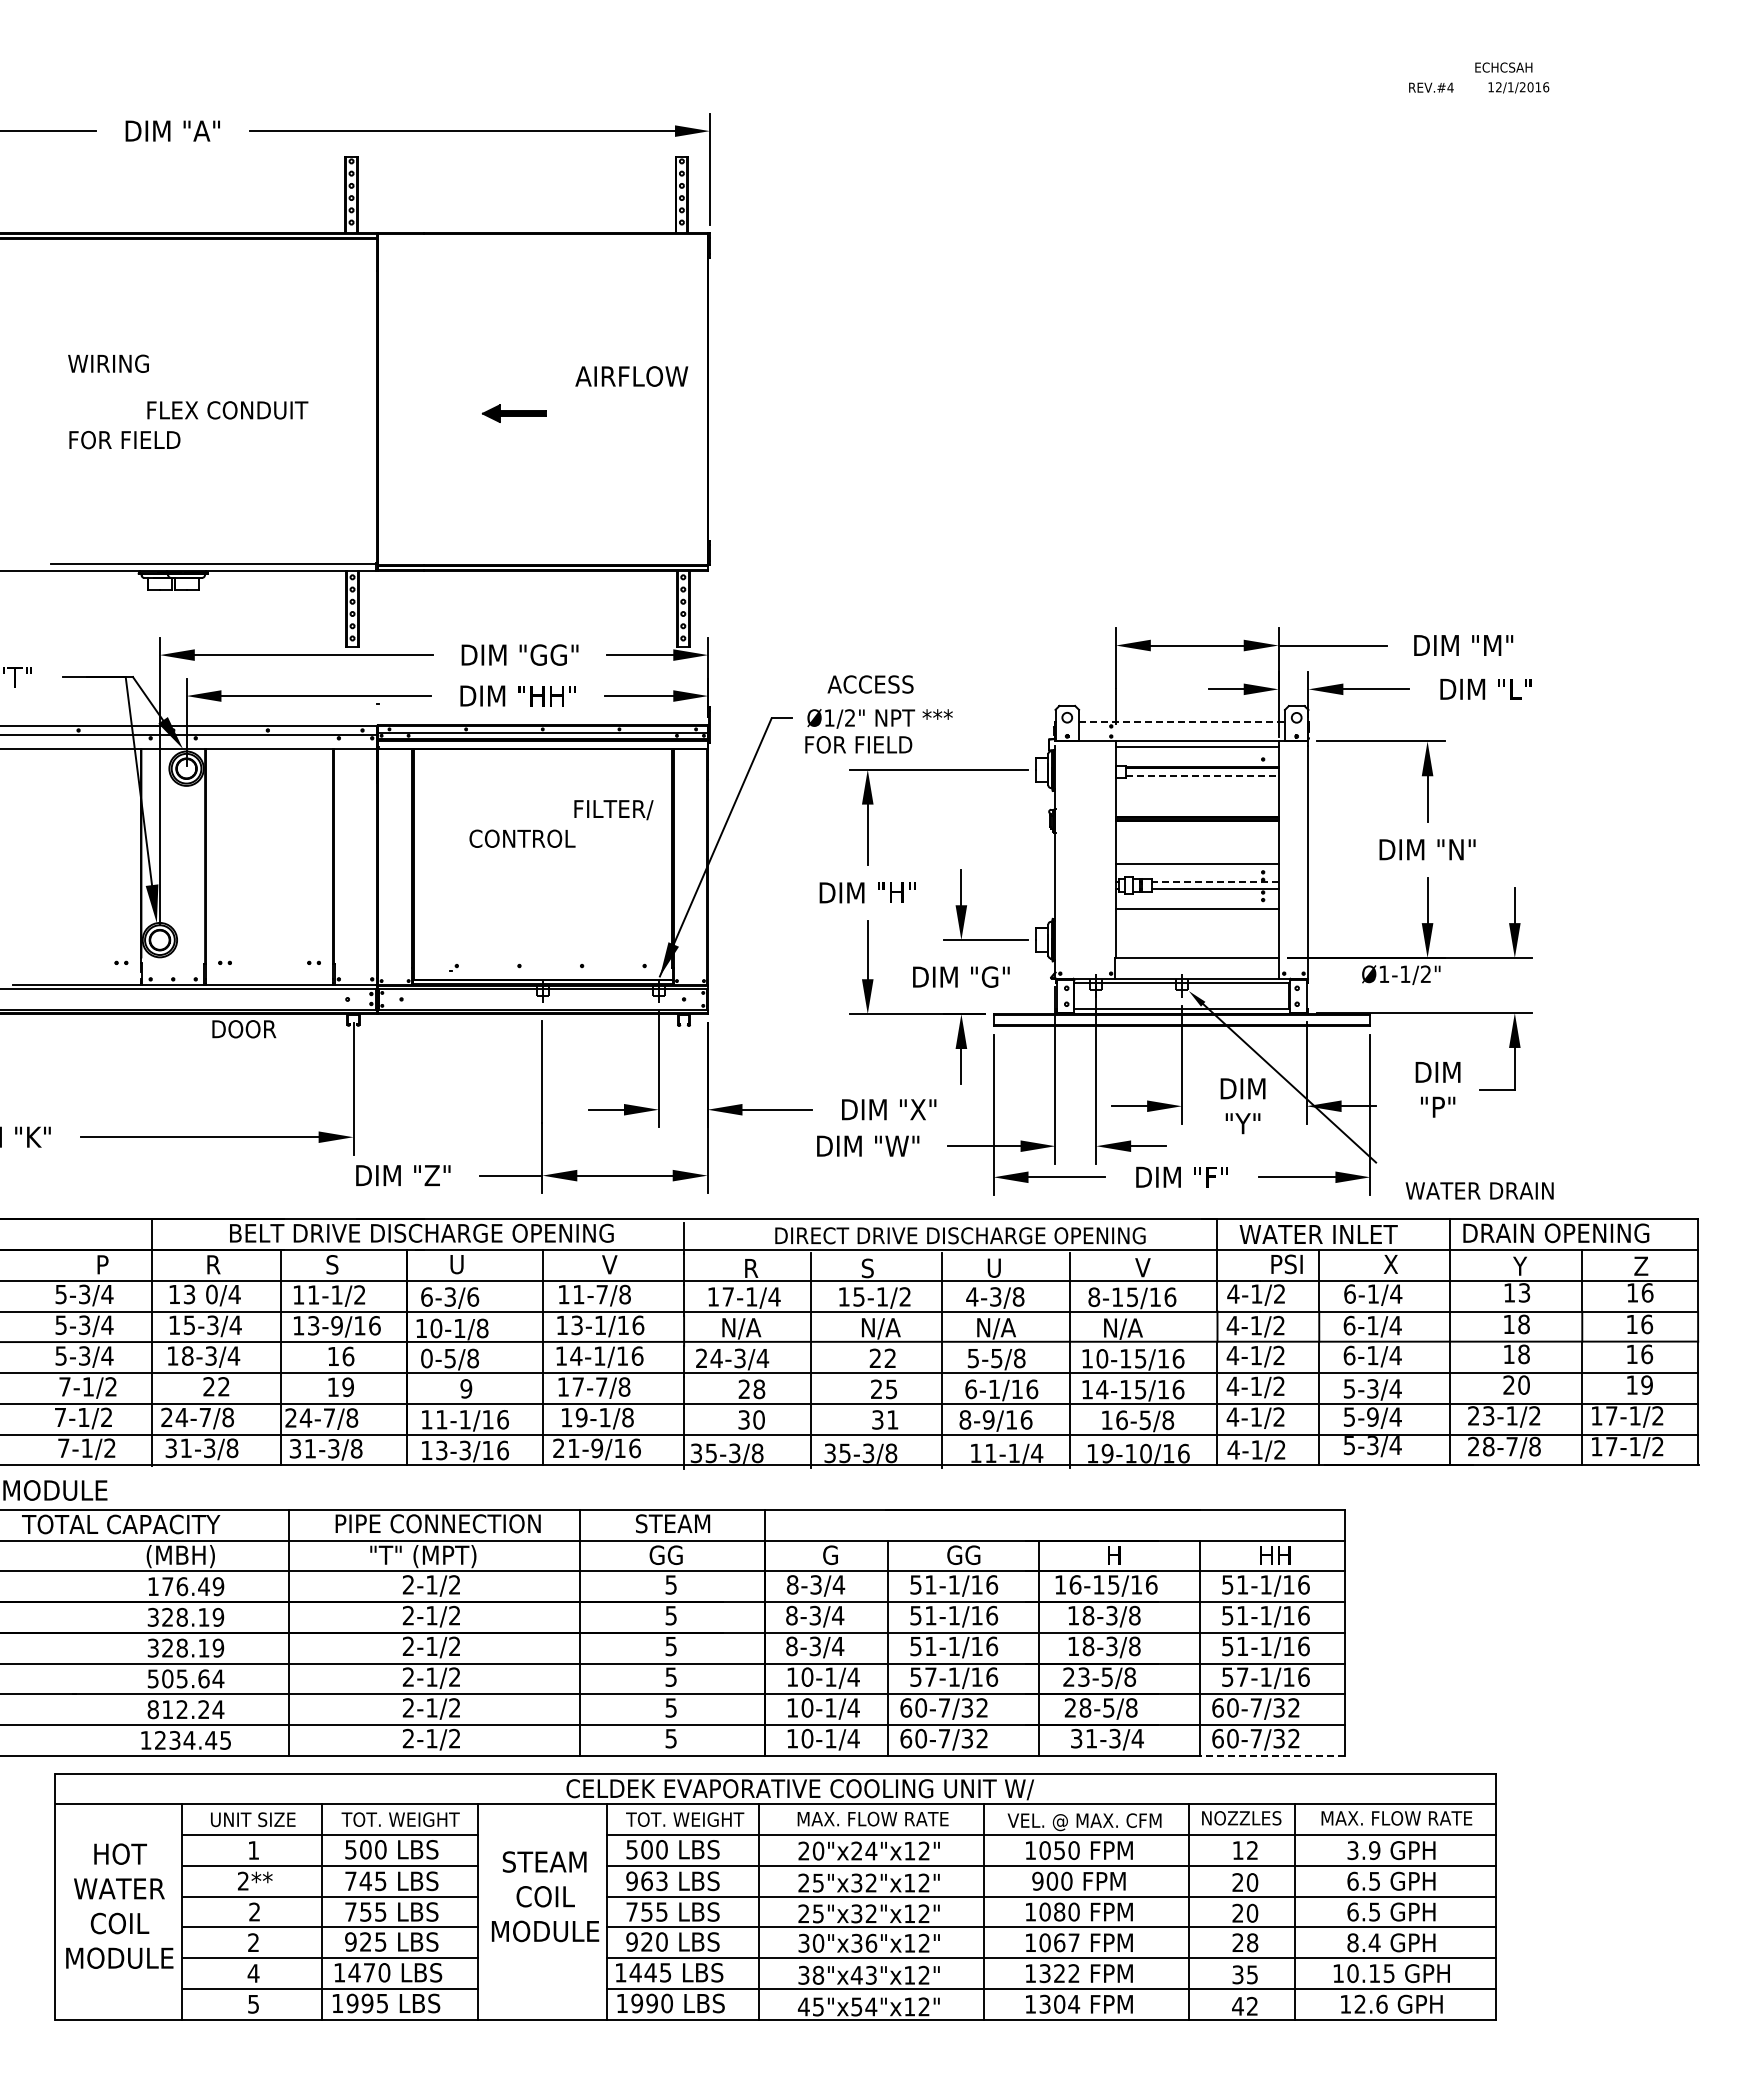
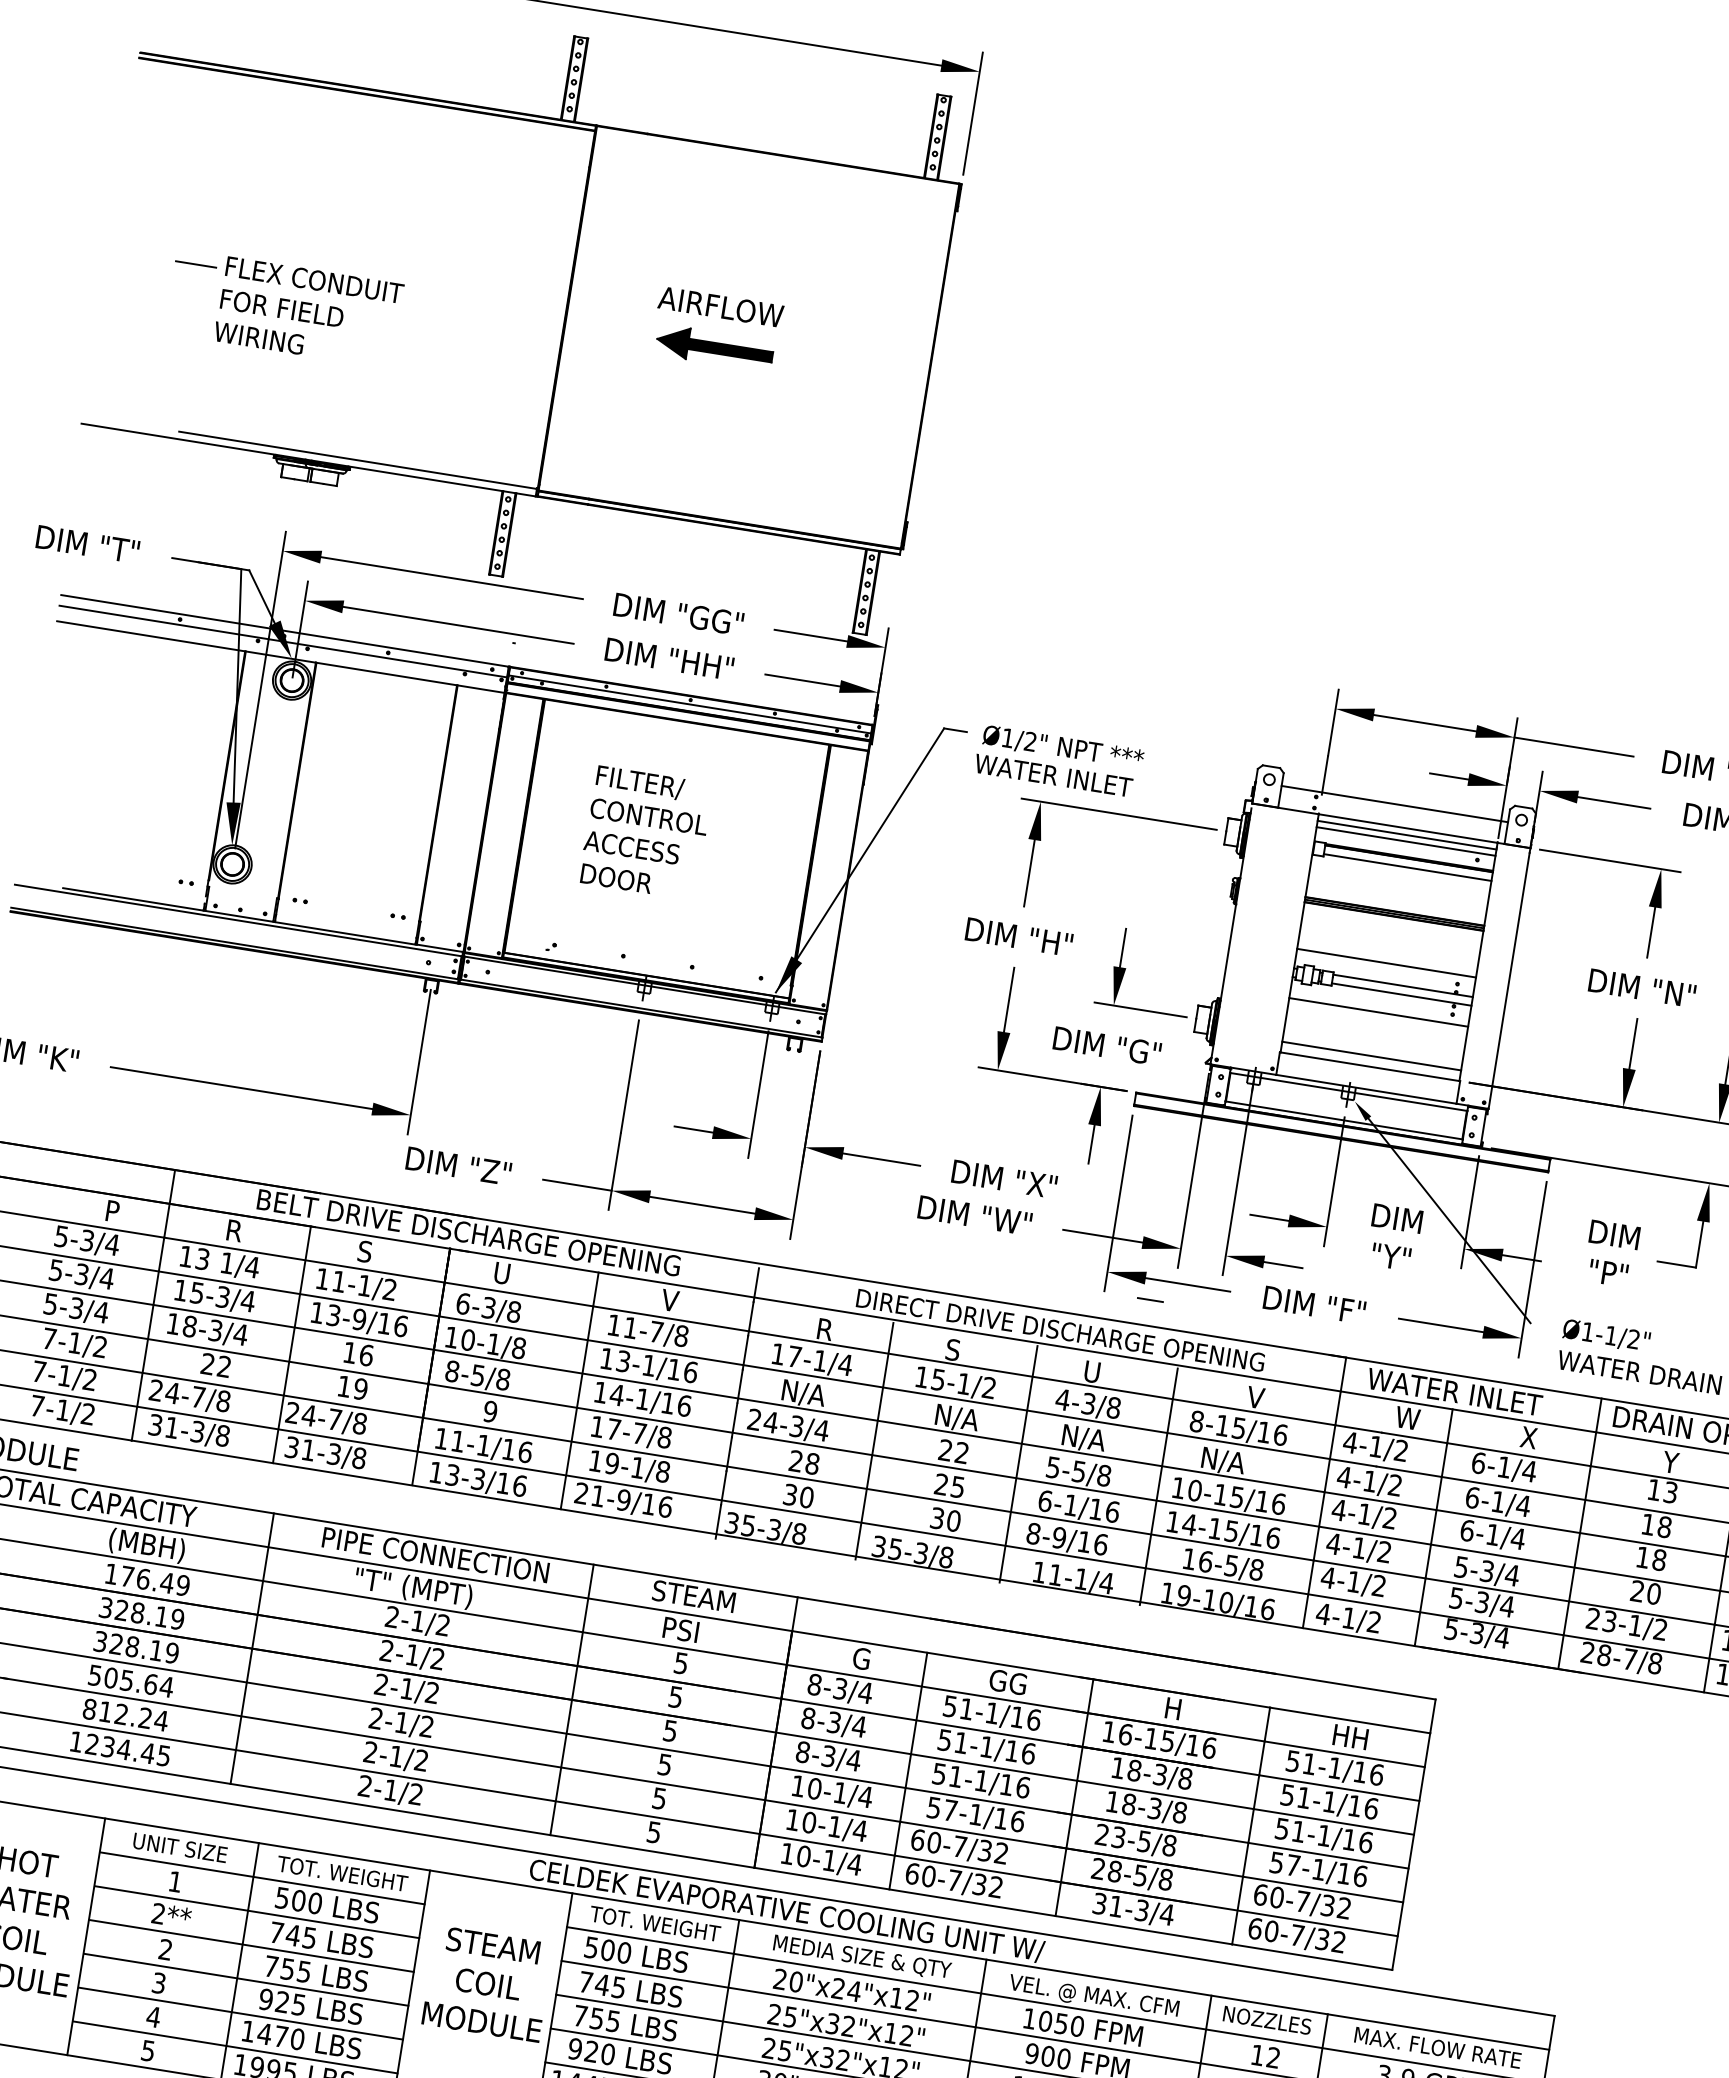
text: (108, 363) -> (258, 337), moved
text: (631, 376) -> (720, 306), moved
text: (227, 410) -> (314, 280), moved
line: (42, 413) -> (196, 264), added
part: (514, 413) -> (715, 347), size x1.67
text: (870, 684) -> (631, 847), moved
line: (1181, 721) -> (1394, 803), dashed -> solid
text: (875, 744) -> (1053, 775), FOR FIELD -> WATER INLET
line: (1196, 753) -> (1405, 841), added
line: (1202, 776) -> (1407, 868), dashed -> solid
text: (613, 810) -> (639, 783), moved
line: (1214, 881) -> (1402, 985), dashed -> solid
line: (1196, 948) -> (1370, 1056), added
text: (1401, 974) -> (1606, 1335), moved
text: (244, 1029) -> (616, 878), moved
line: (1035, 1195) -> (1150, 1299), added
text: (1286, 1264) -> (1414, 1419), PSI -> W
text: (211, 1294) -> (226, 1263), 0/4 -> 1/4
text: (473, 1296) -> (514, 1311), 6-3/6 -> 6-3/8
text: (426, 1358) -> (452, 1371), 0-5/8 -> 8-5/8
text: (1372, 1416) -> (1481, 1601), 5-9/4 -> 5-3/4
text: (892, 1419) -> (953, 1520), 31 -> 30
text: (665, 1555) -> (680, 1630), GG -> PSI
line: (1272, 1755) -> (1312, 1956), dashed -> solid
text: (873, 1819) -> (862, 1956), MAX. FLOW RATE -> MEDIA SIZE & QTY
text: (646, 1881) -> (601, 1985), 963 -> 745
text: (253, 1942) -> (158, 1982), 2 -> 3

